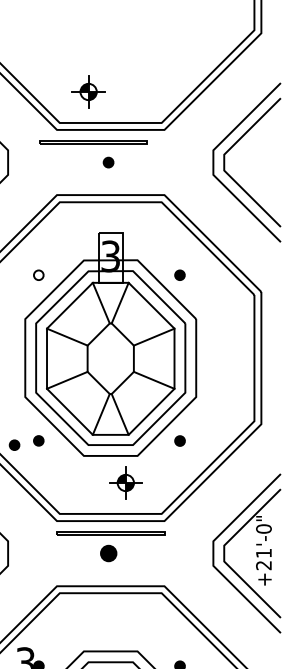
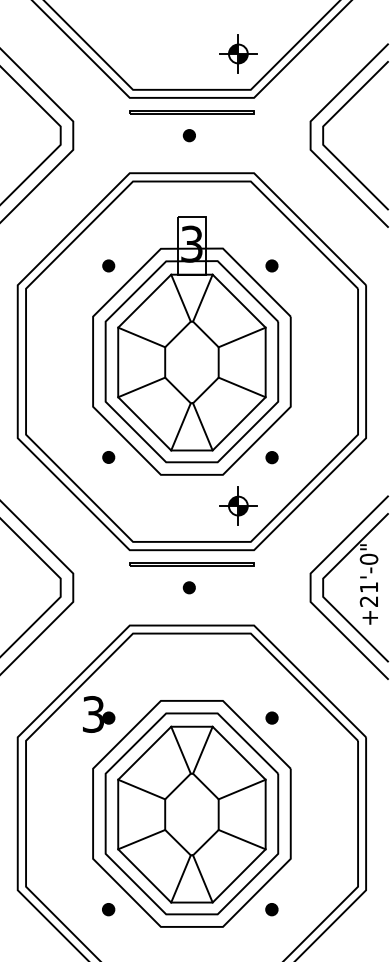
part: (88, 91) -> (238, 53), moved
line: (93, 141) -> (191, 111), moved
fill: (38, 274) -> (108, 265), added
part: (14, 445) -> (80, 462), removed
part: (125, 482) -> (238, 505), moved
part: (107, 553) -> (188, 587), size x0.62

